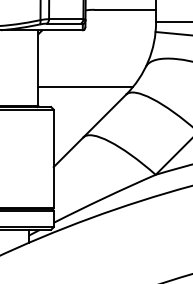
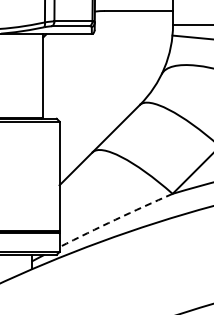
line: (85, 86) -> (94, 96), removed
arc: (104, 197) -> (115, 219), solid -> dashed

